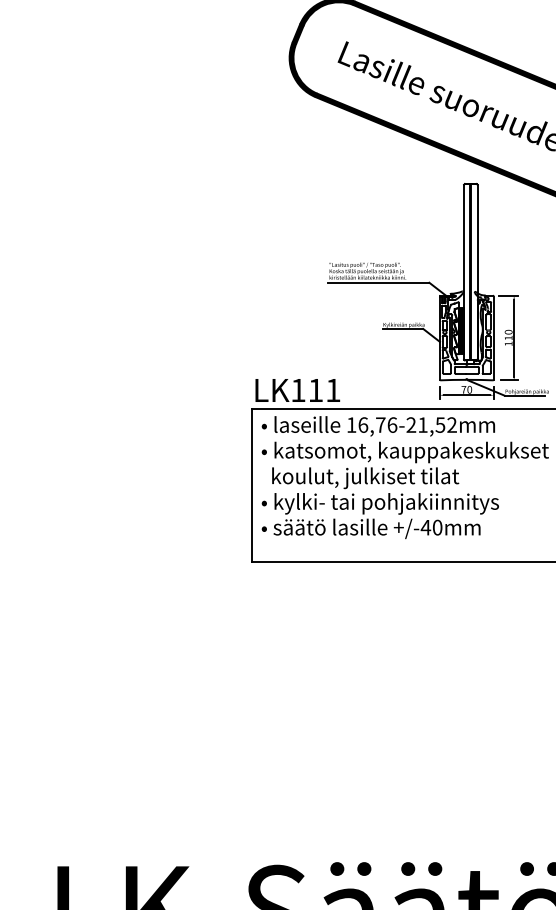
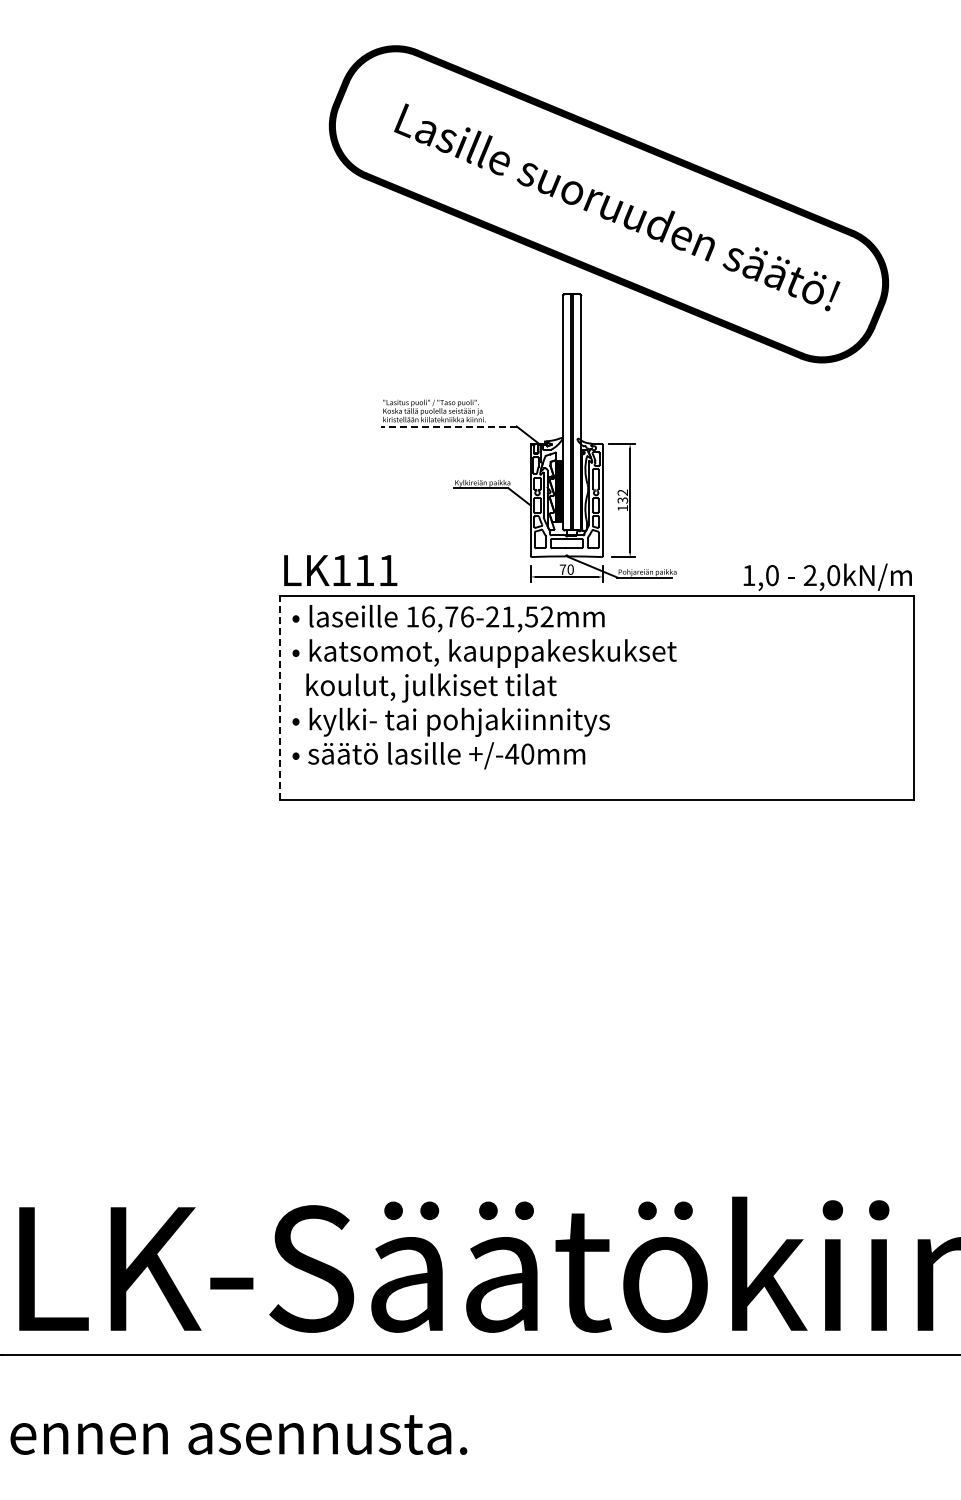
line: (378, 282) -> (448, 426), solid -> dashed
text: (508, 335) -> (622, 496), 110 -> 132
line: (252, 485) -> (279, 697), solid -> dashed

